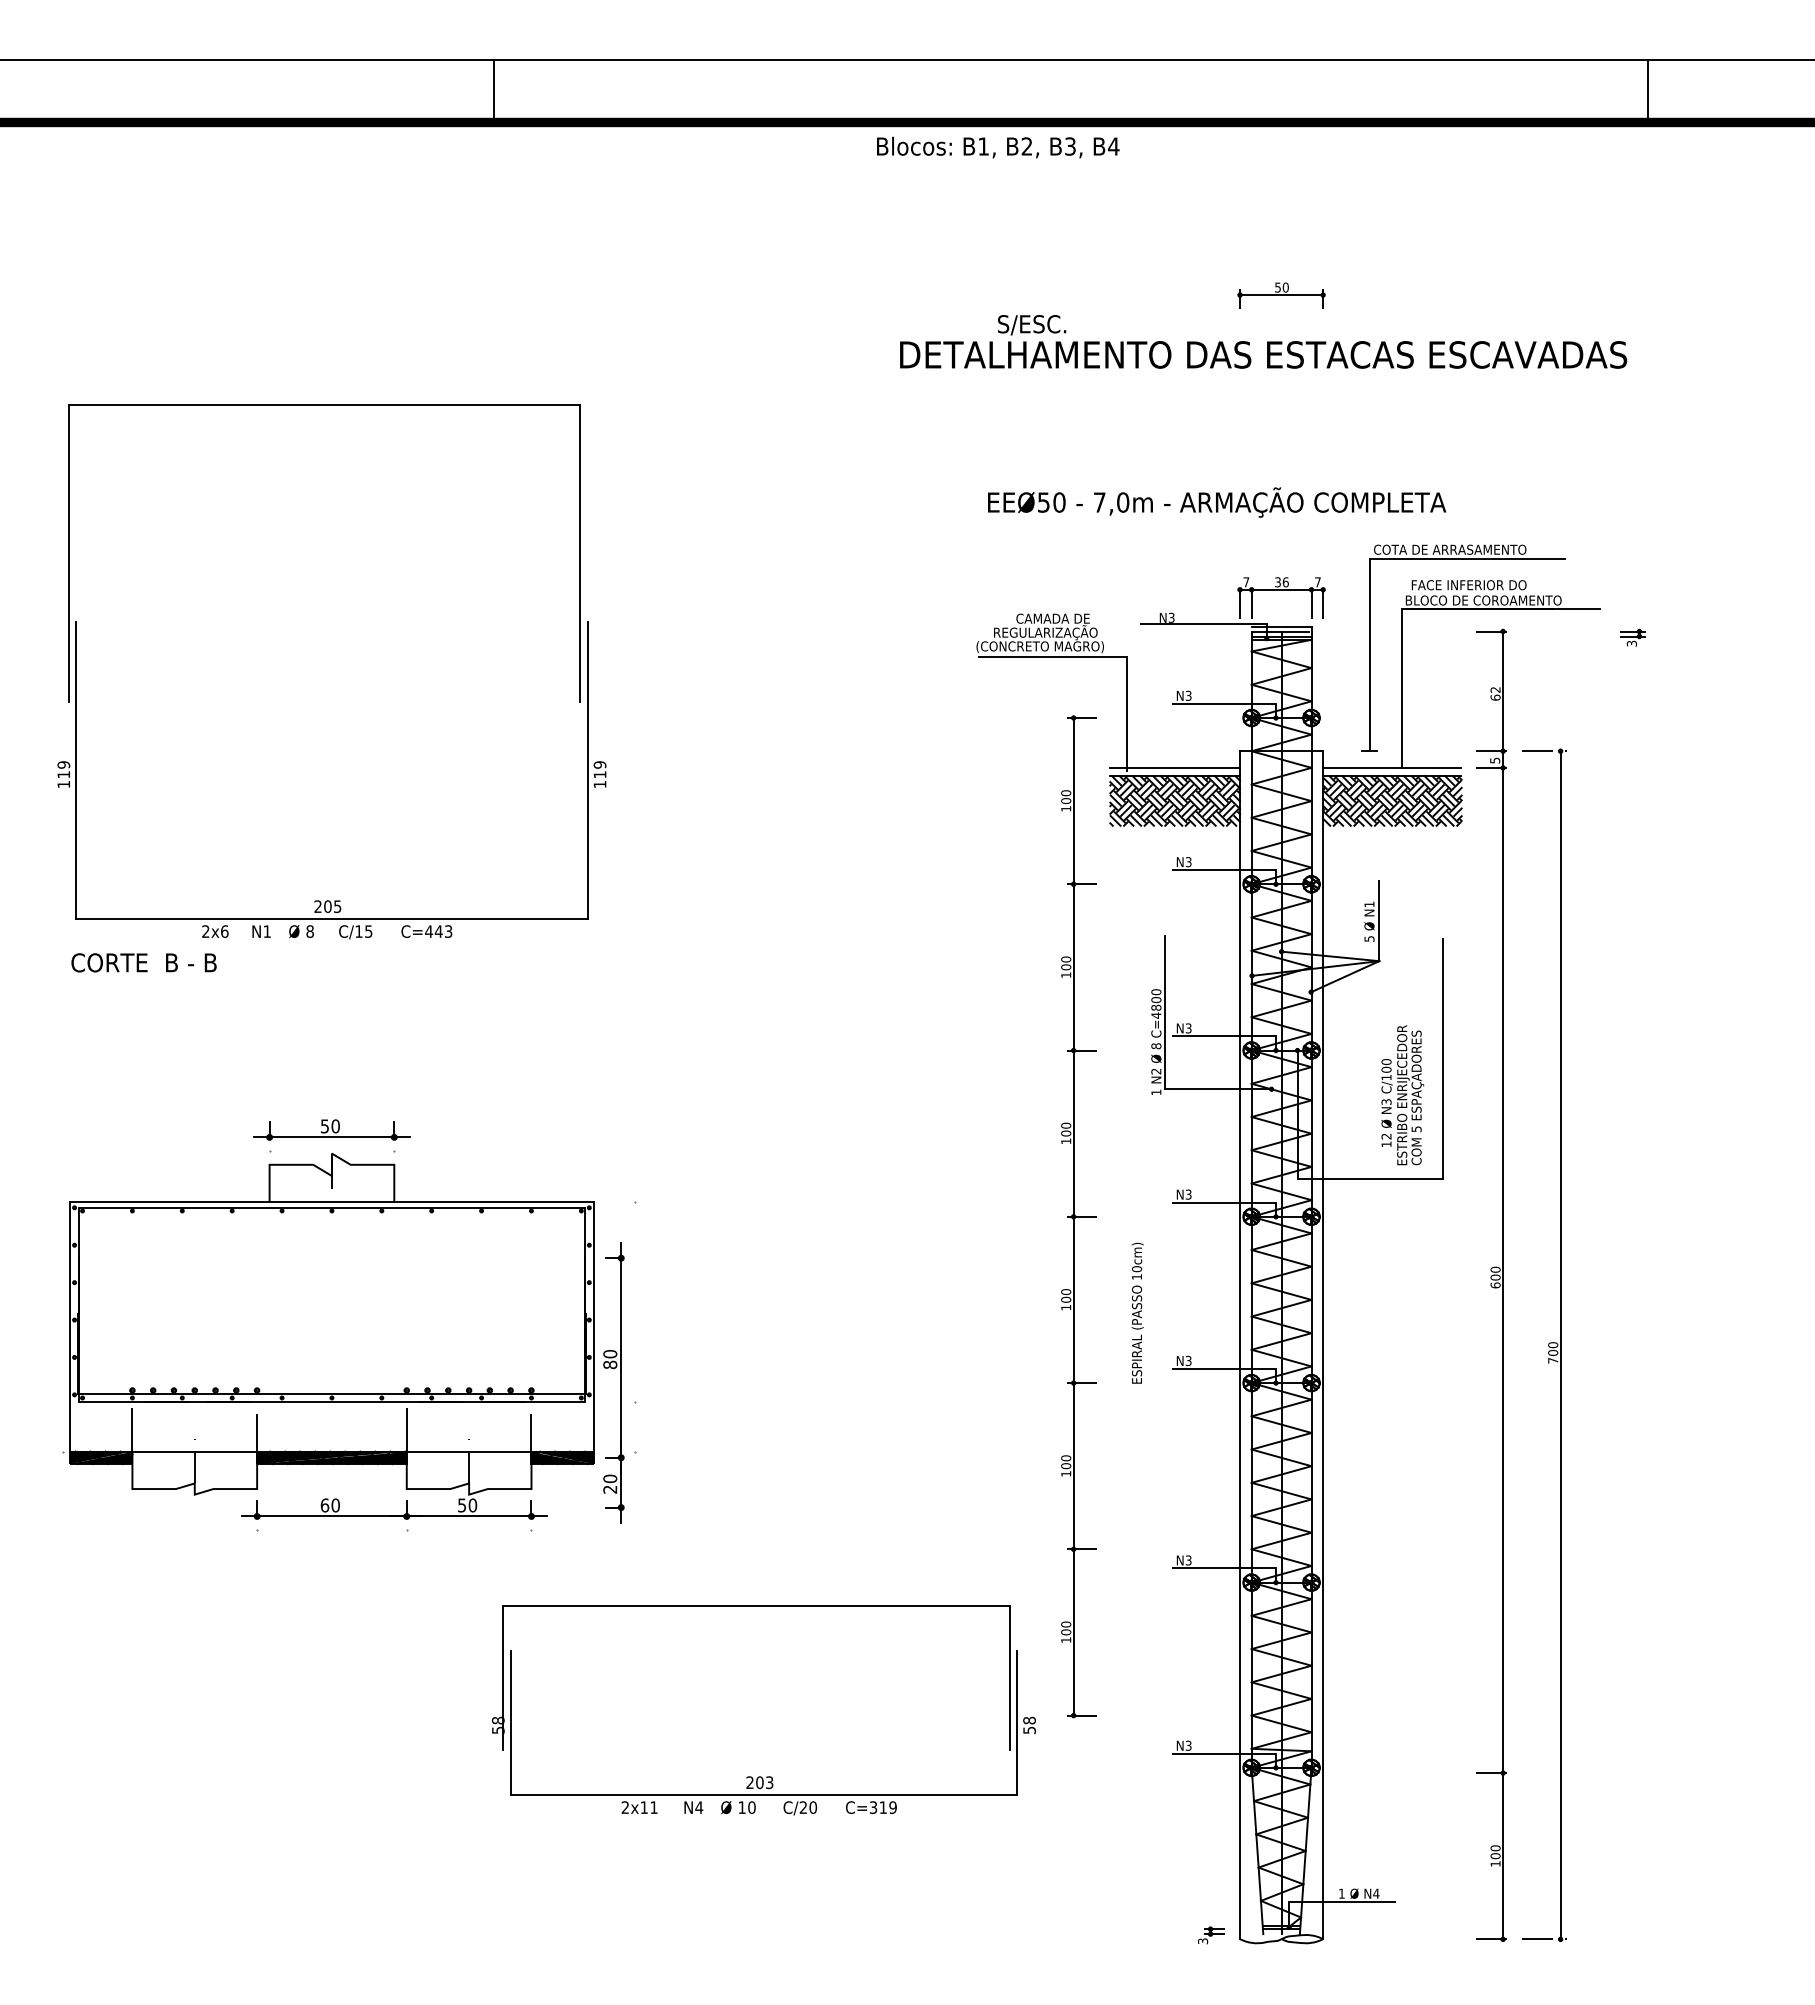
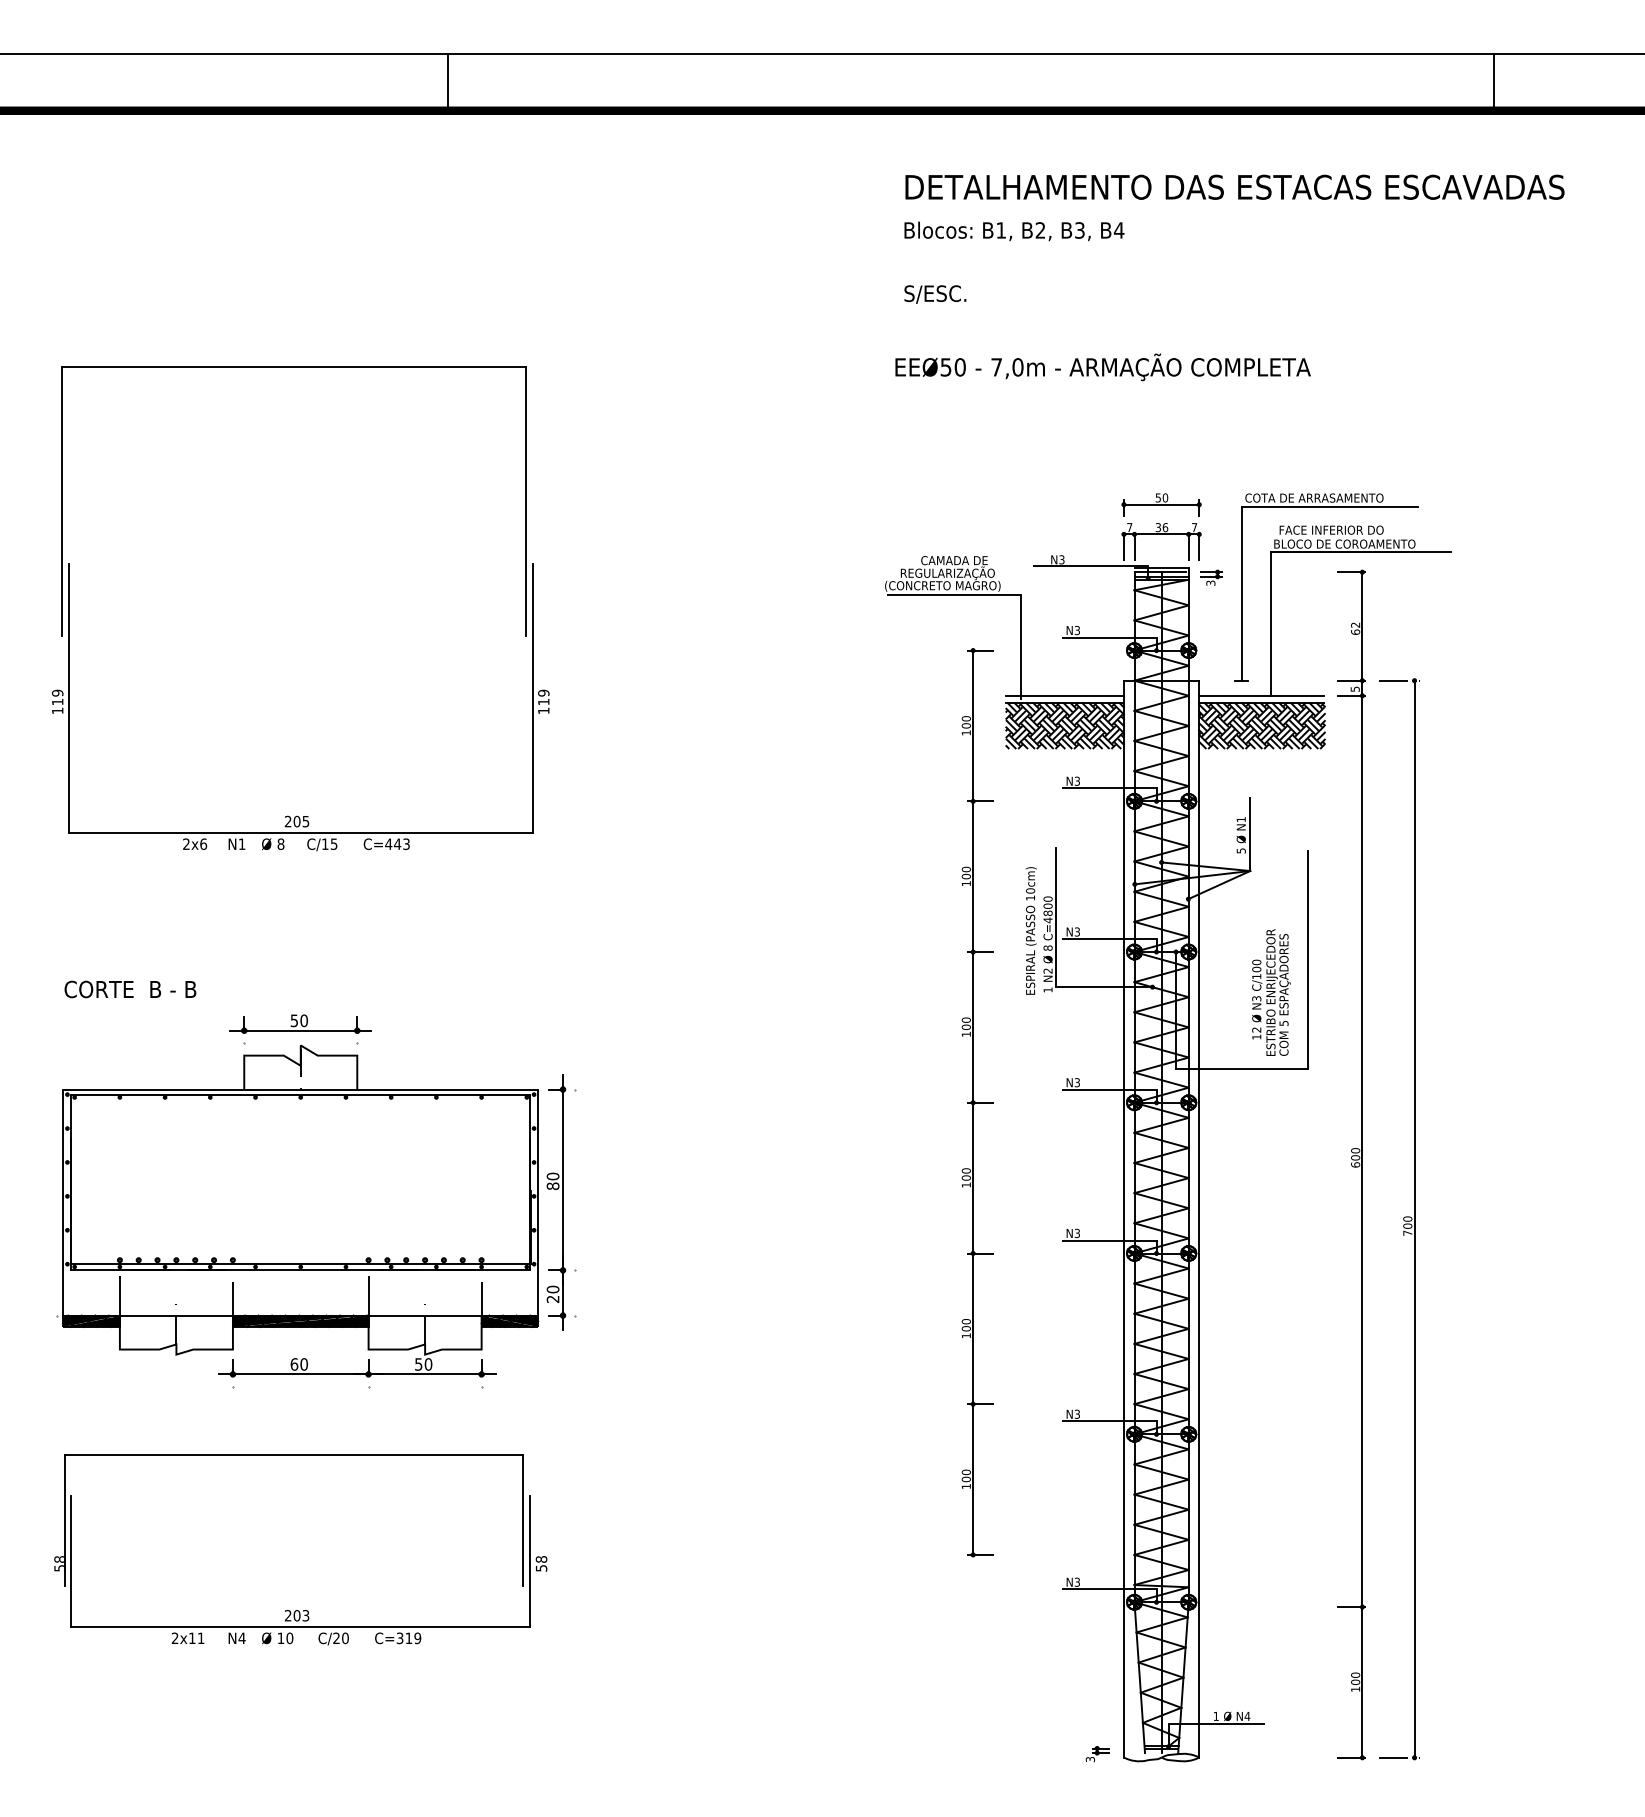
text: (998, 147) -> (1014, 231), moved
part: (1281, 295) -> (1161, 505), moved
text: (1263, 354) -> (1234, 186), moved
text: (1217, 502) -> (1103, 367), moved
part: (1632, 637) -> (1211, 577), moved
text: (143, 962) -> (129, 989), moved
text: (1137, 1312) -> (1030, 930), moved
part: (620, 1382) -> (562, 1202), moved
part: (761, 1776) -> (298, 1610), moved

